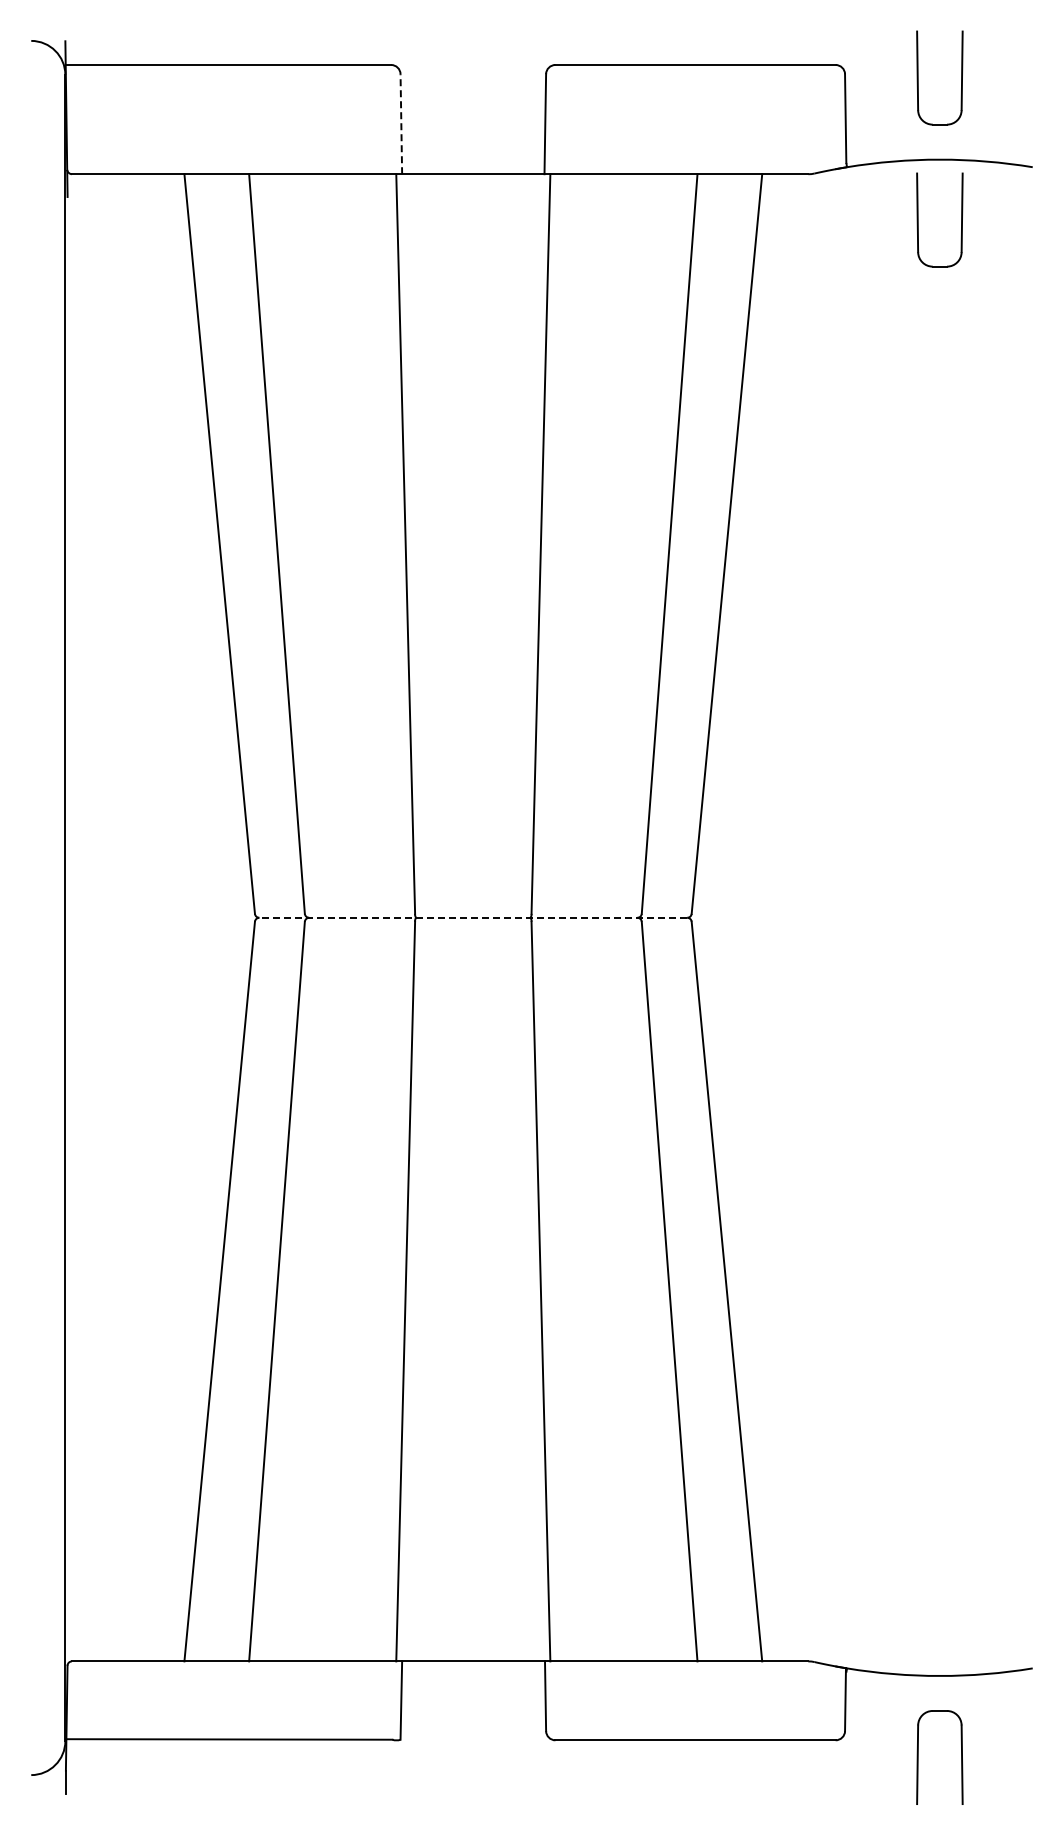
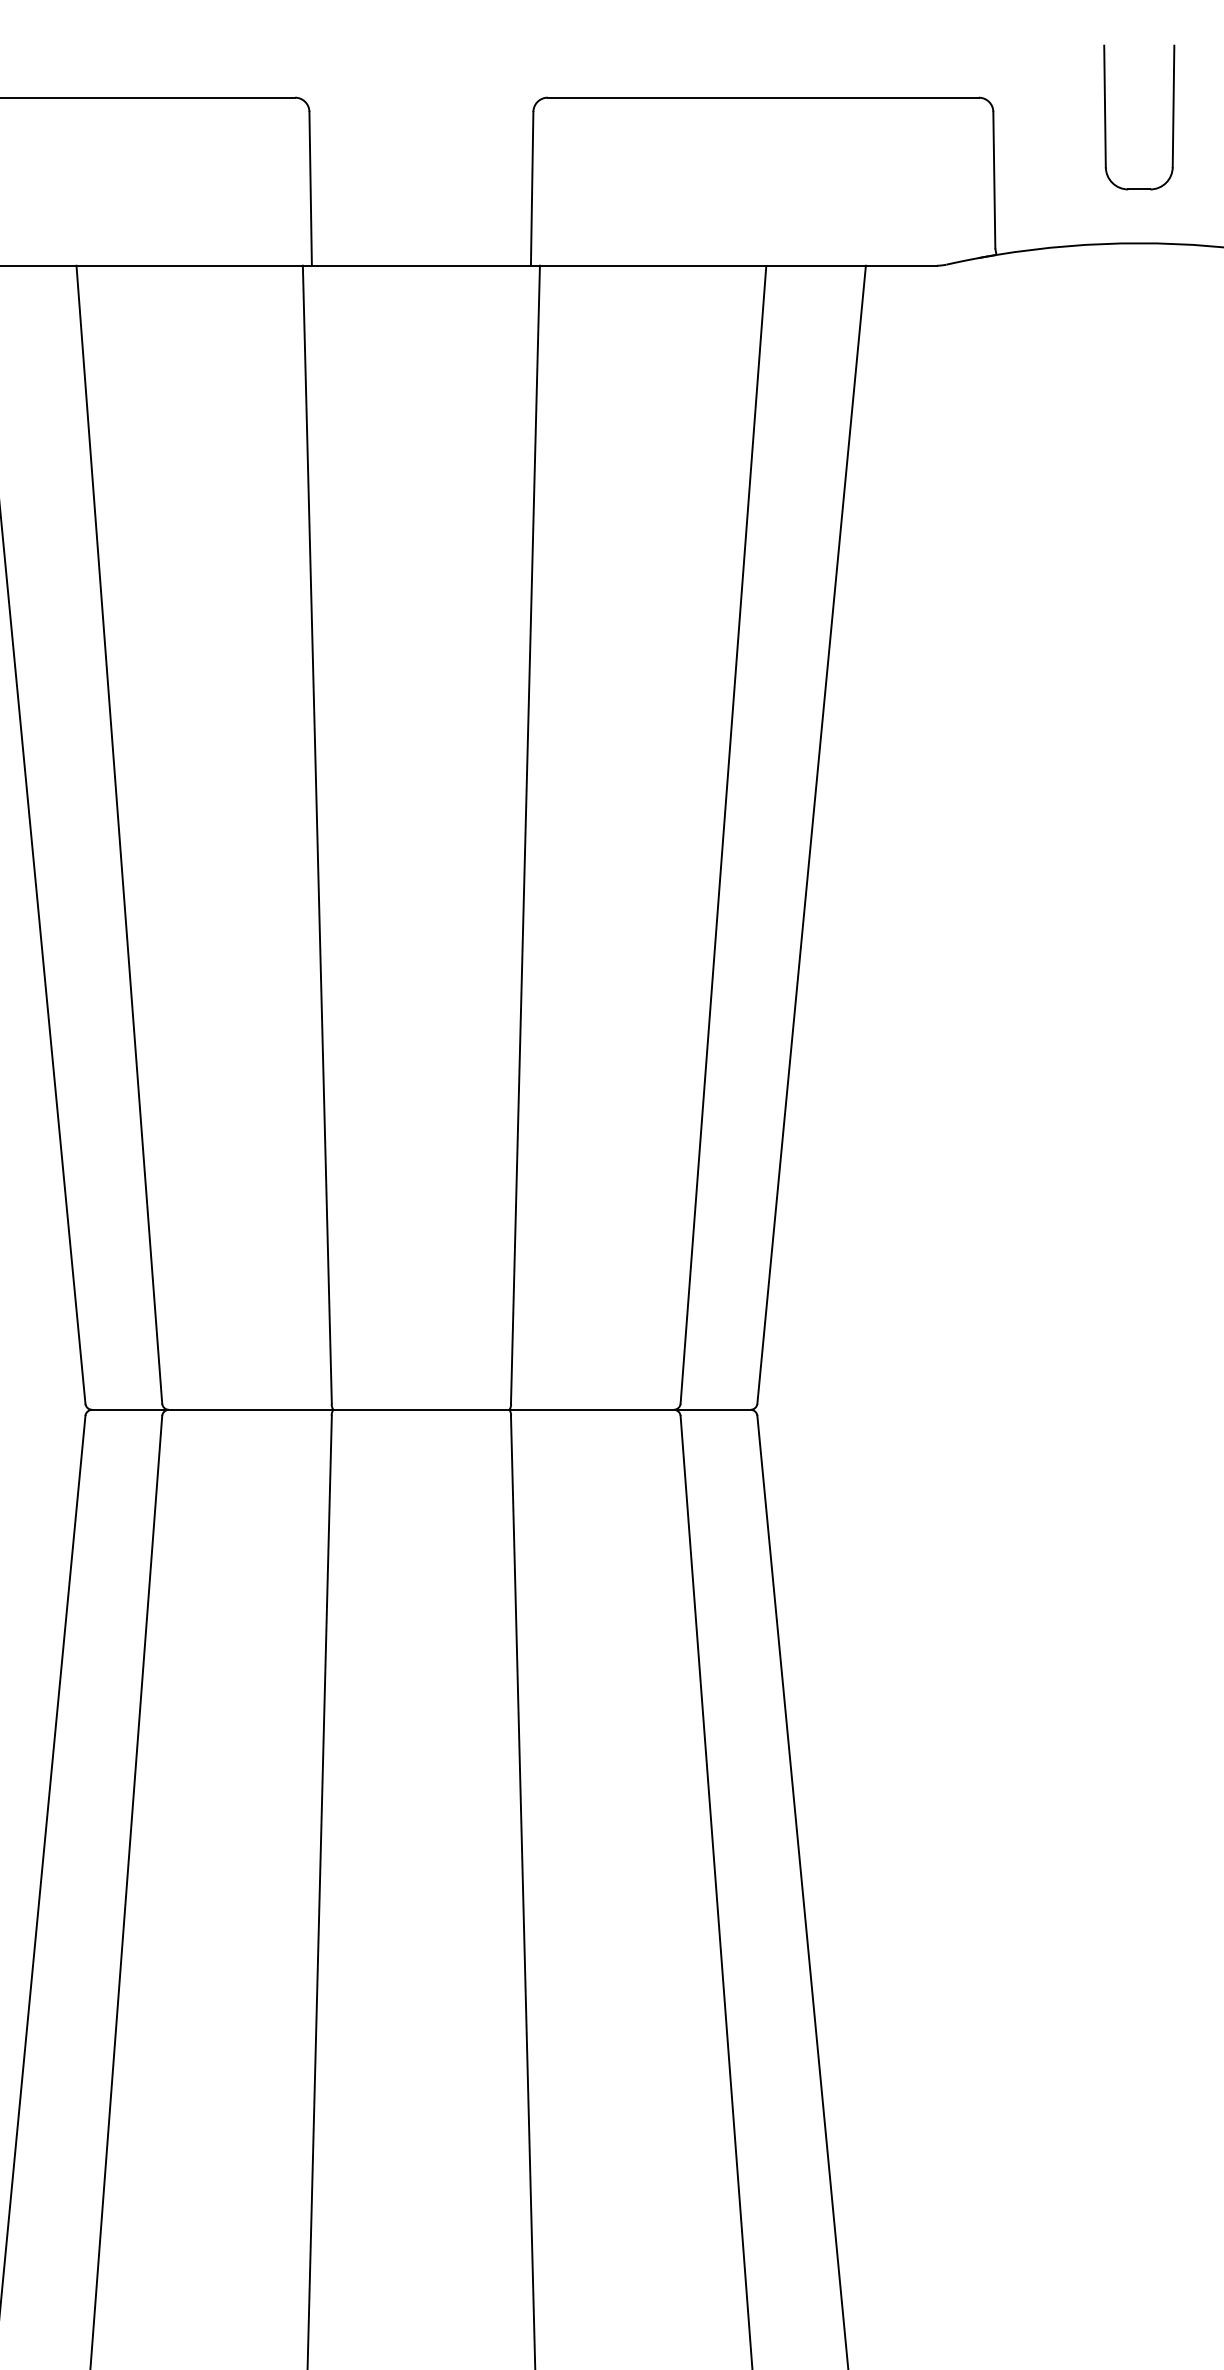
line: (401, 123) -> (310, 187), dashed -> solid
part: (918, 219) -> (1106, 335), removed
line: (472, 917) -> (420, 1409), dashed -> solid

